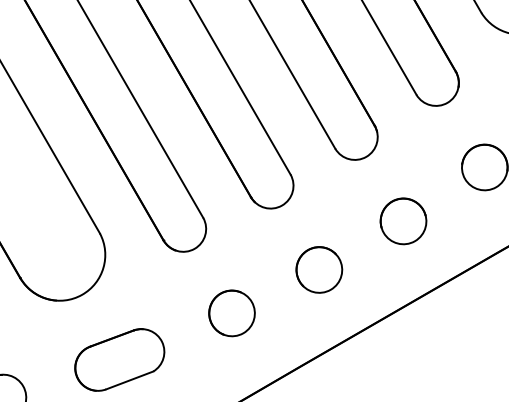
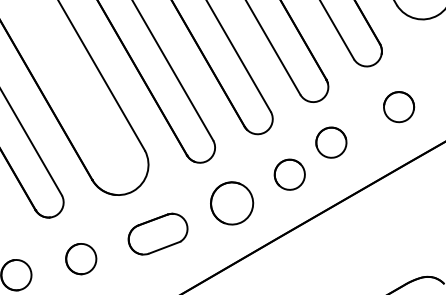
part: (403, 221) -> (331, 142), moved
part: (232, 313) -> (232, 203), size x1.4

